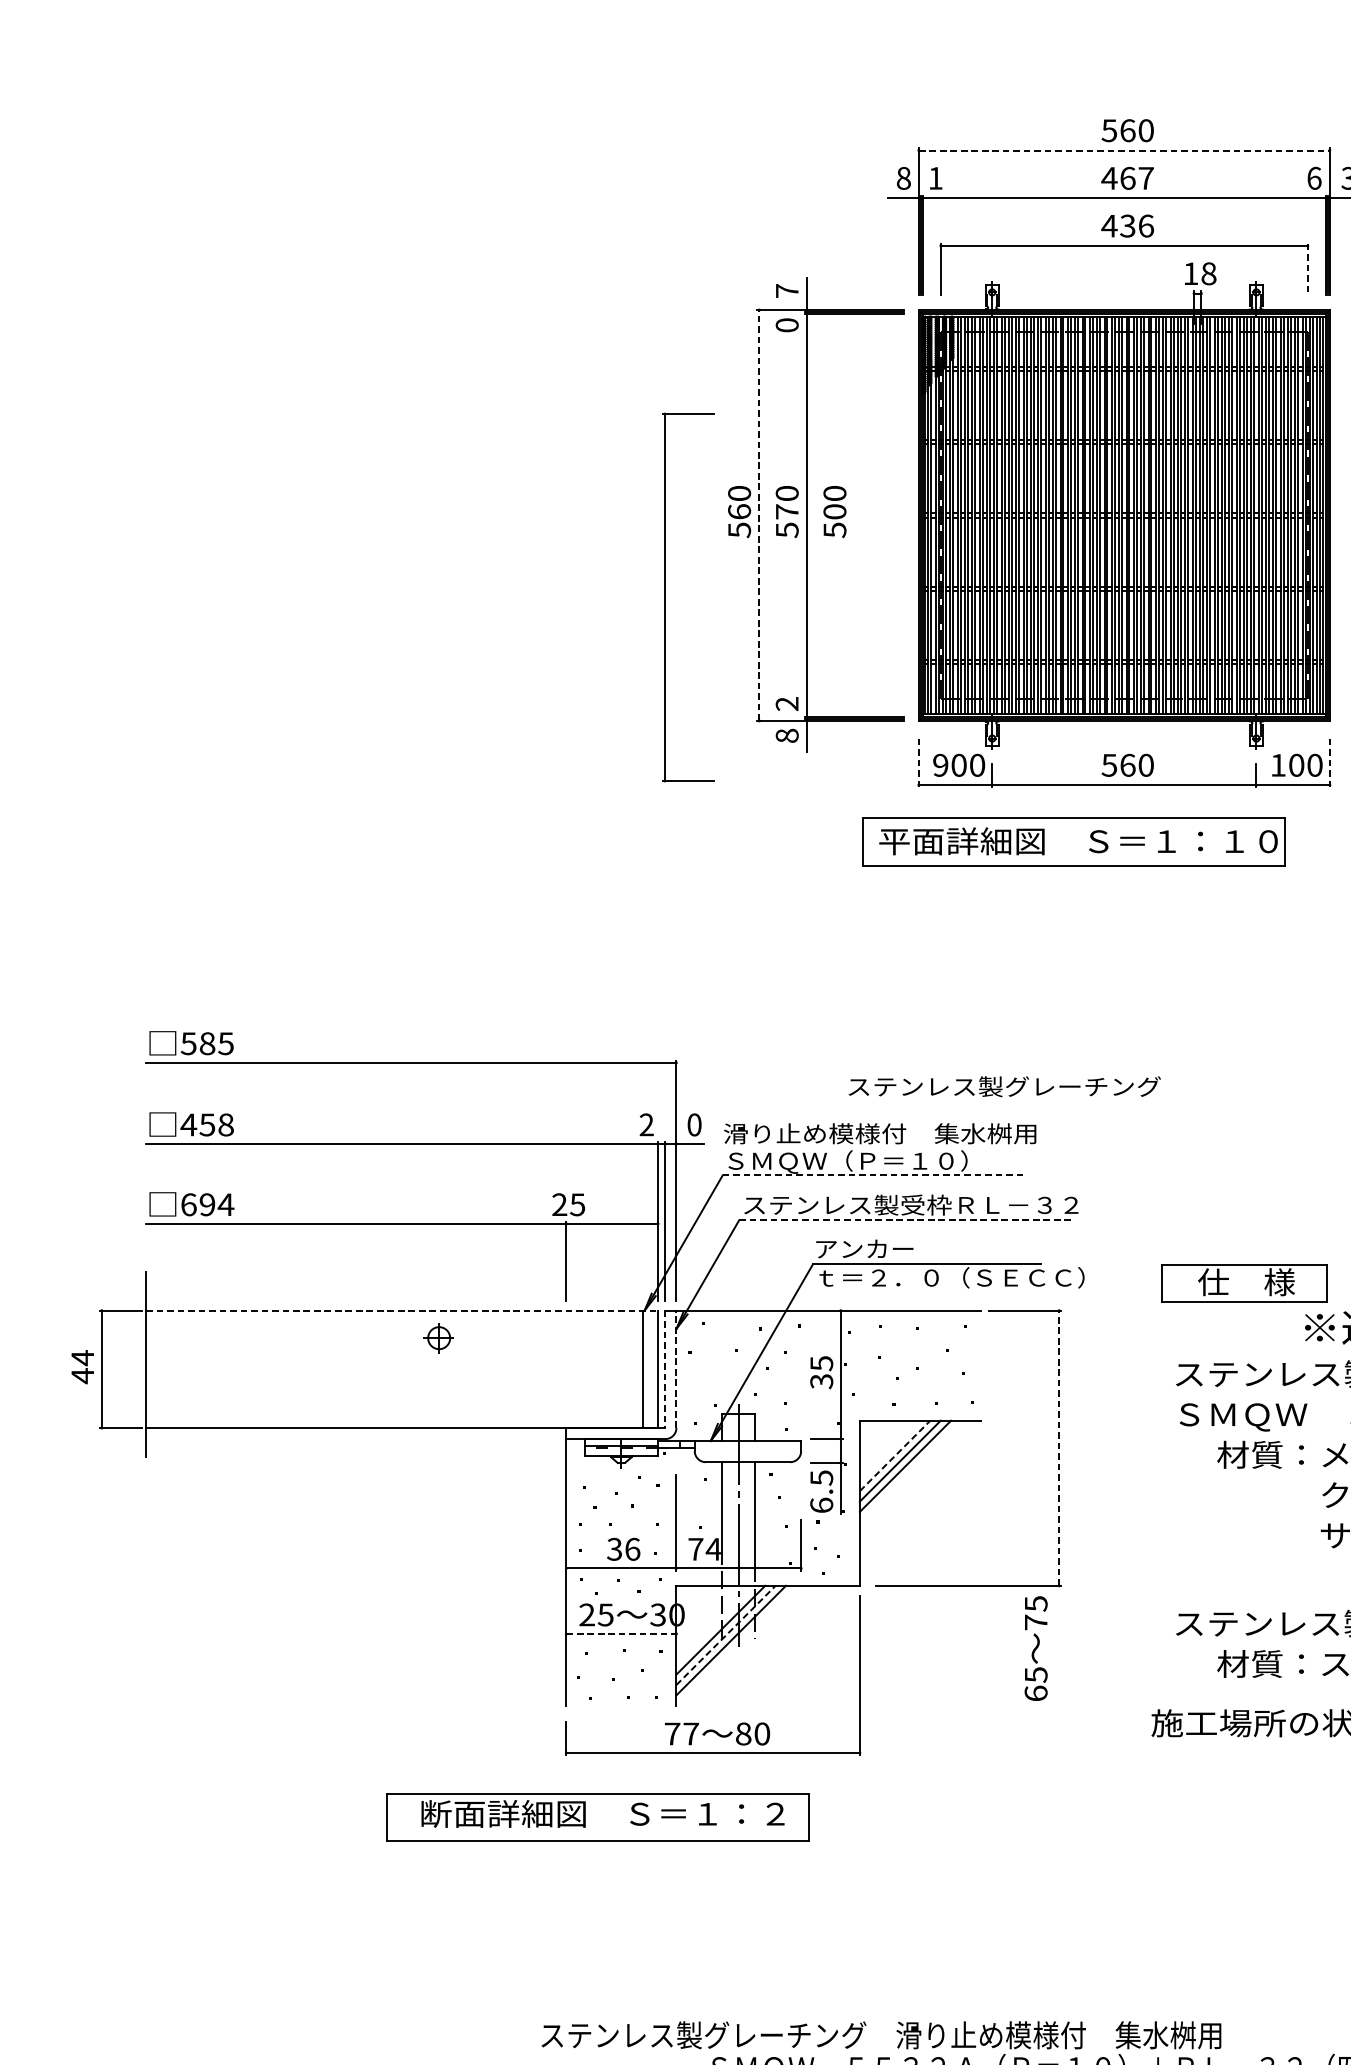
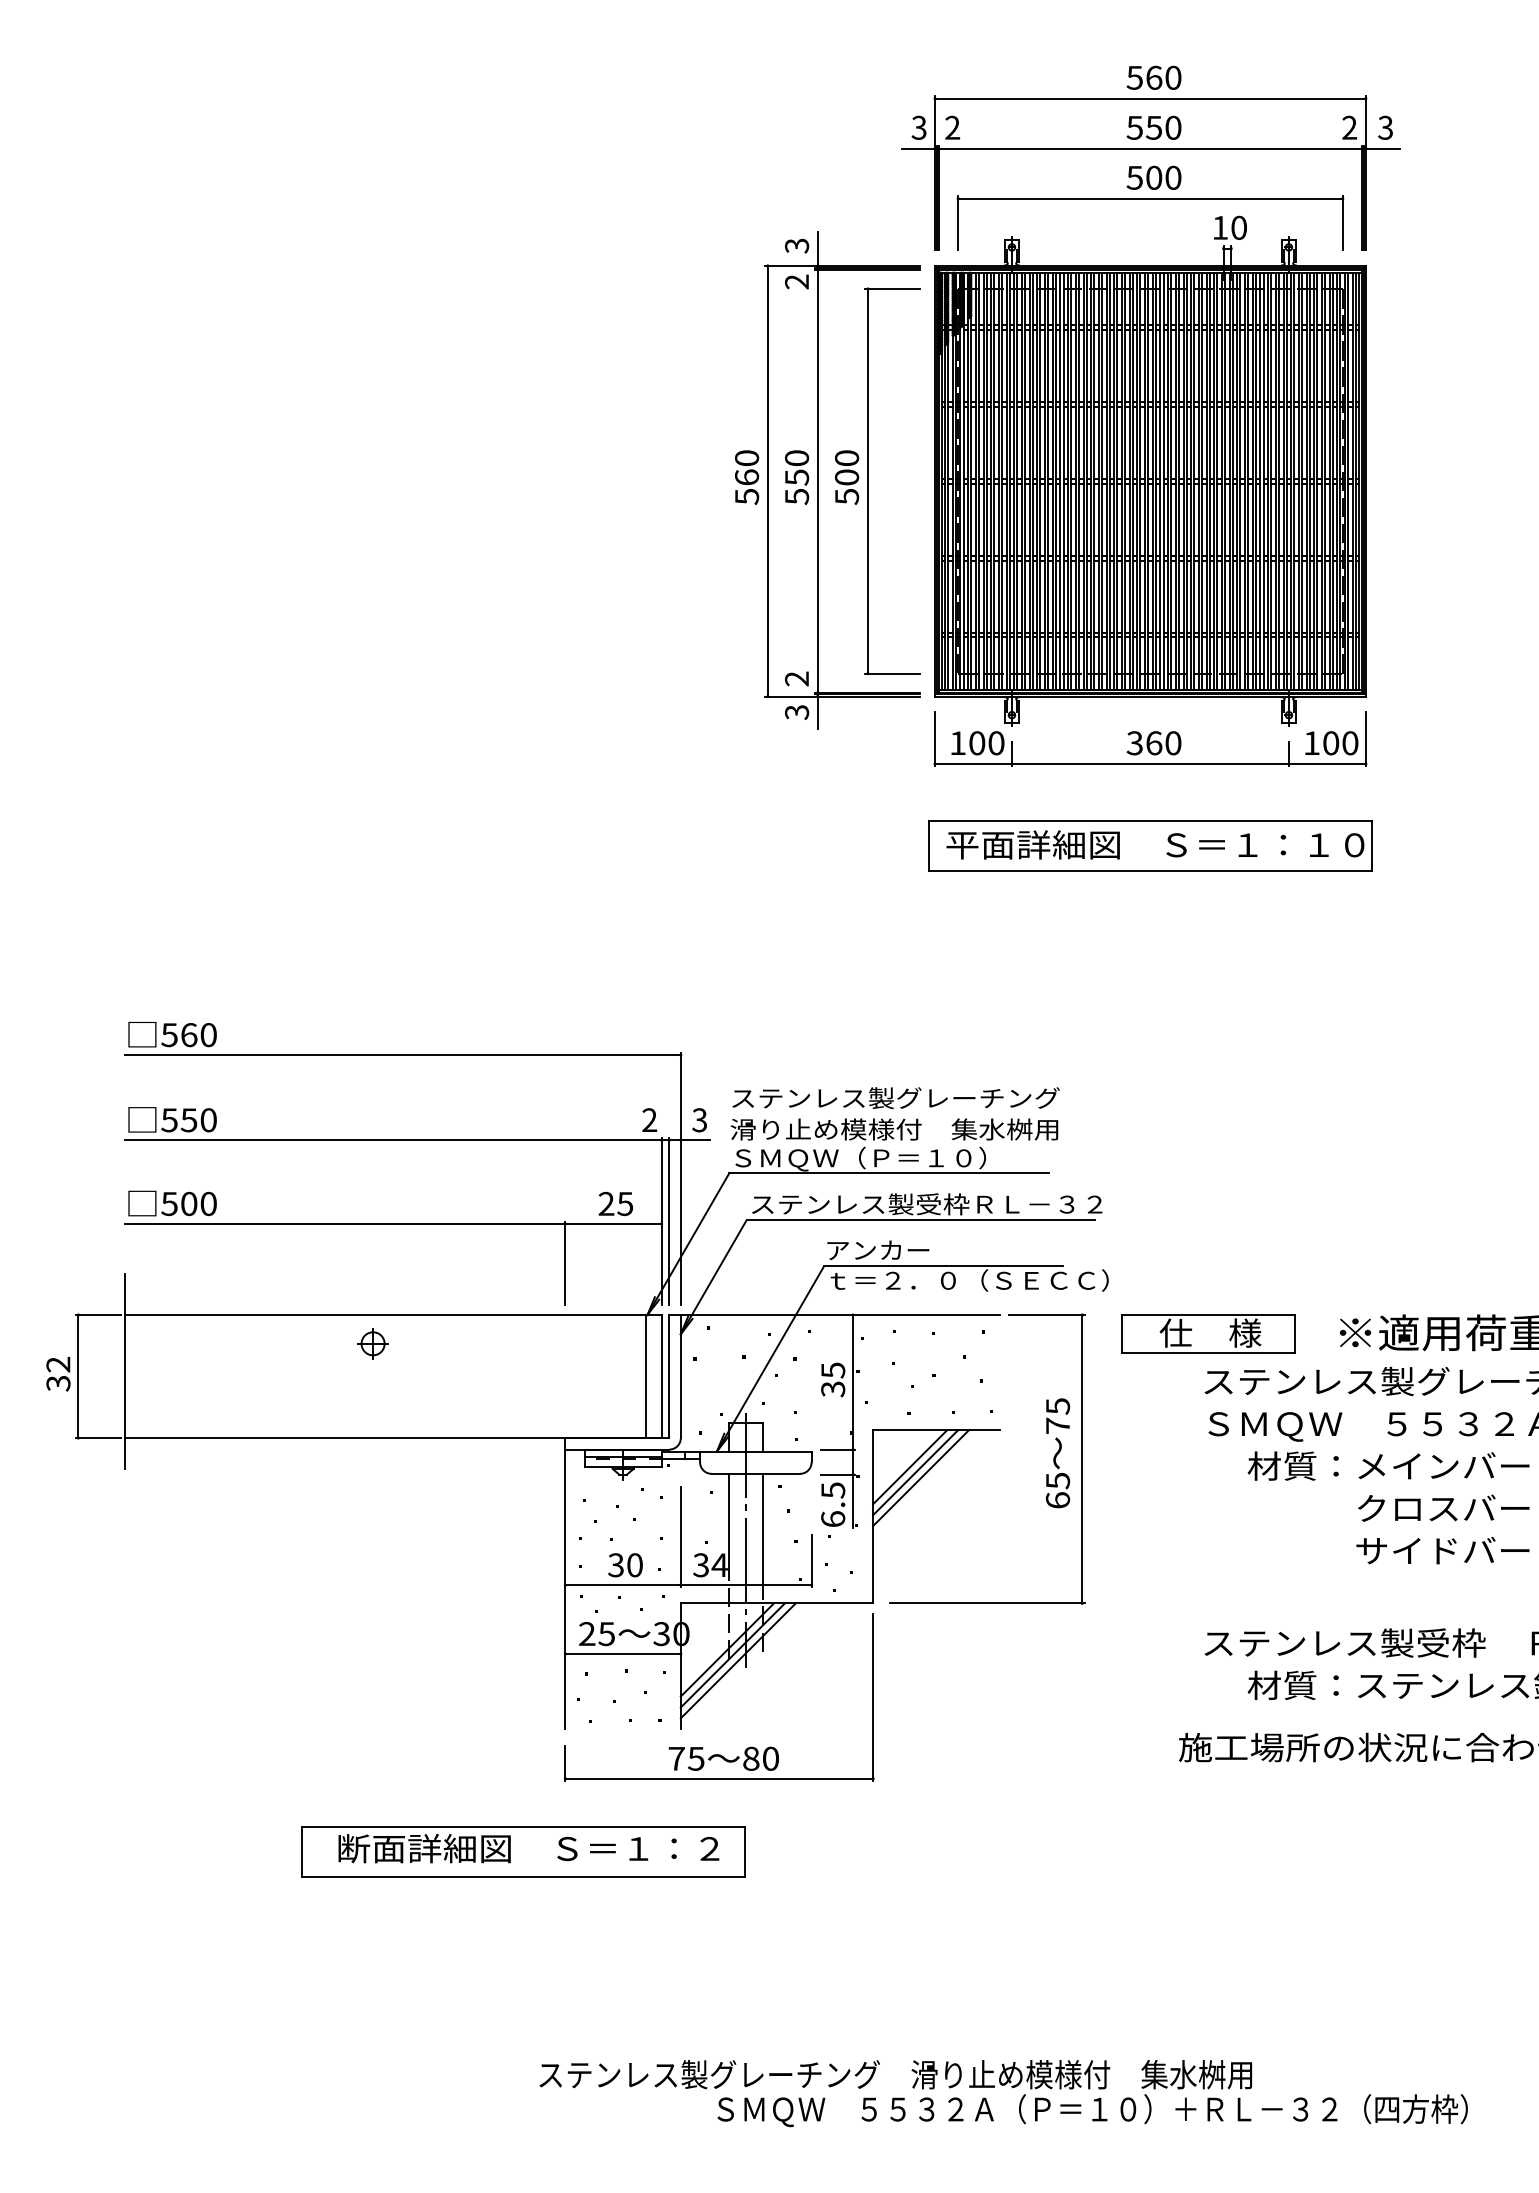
line: (1124, 150) -> (1150, 98), dashed -> solid
text: (903, 178) -> (918, 127), 8 -> 3
text: (935, 178) -> (952, 127), 1 -> 2
text: (1127, 178) -> (1153, 127), 467 -> 550
text: (1314, 178) -> (1349, 127), 6 -> 2
text: (1127, 225) -> (1153, 177), 436 -> 500
line: (1307, 269) -> (1342, 223), dashed -> solid
text: (1209, 273) -> (1239, 227), 18 -> 10
text: (787, 290) -> (797, 245), 7 -> 3
text: (787, 324) -> (797, 281), 0 -> 2
text: (787, 511) -> (797, 477), 570 -> 550
line: (759, 514) -> (767, 480), dashed -> solid
part: (665, 596) -> (868, 480), moved
text: (786, 736) -> (796, 712), 8 -> 3
line: (919, 760) -> (935, 738), dashed -> solid
line: (1329, 760) -> (1365, 738), dashed -> solid
text: (1109, 764) -> (1134, 742), 560 -> 360
text: (940, 765) -> (957, 743), 900 -> 100
part: (1073, 841) -> (1150, 845), moved
text: (216, 1044) -> (198, 1035), 585 -> 560
text: (1004, 1087) -> (895, 1098), moved
text: (206, 1125) -> (188, 1120), 458 -> 550
text: (694, 1125) -> (699, 1120), 0 -> 3
line: (875, 1175) -> (889, 1173), dashed -> solid
text: (207, 1204) -> (189, 1203), 694 -> 500
text: (568, 1204) -> (615, 1203), moved
line: (905, 1220) -> (921, 1220), dashed -> solid
part: (1244, 1282) -> (1208, 1333), moved
line: (402, 1310) -> (393, 1314), dashed -> solid
part: (438, 1337) -> (372, 1343), moved
text: (82, 1367) -> (58, 1374), 44 -> 32
line: (665, 1369) -> (669, 1376), dashed -> solid
line: (676, 1369) -> (680, 1376), dashed -> solid
line: (1059, 1447) -> (1082, 1458), dashed -> solid
line: (895, 1455) -> (910, 1466), dashed -> solid
text: (632, 1549) -> (634, 1565), 36 -> 30
text: (696, 1549) -> (701, 1565), 74 -> 34
line: (621, 1633) -> (623, 1653), dashed -> solid
line: (725, 1635) -> (732, 1655), dashed -> solid
text: (1036, 1648) -> (1058, 1453), moved
text: (690, 1733) -> (695, 1758), 77 -> 75
part: (597, 1816) -> (523, 1851), moved

